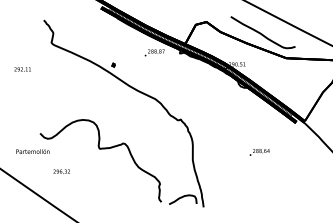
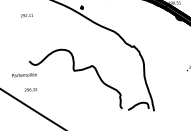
text: (22, 69) -> (26, 15), moved
text: (61, 171) -> (30, 89), moved

